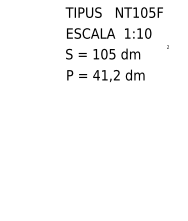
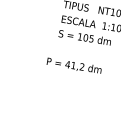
text: (105, 75) -> (74, 65), moved

